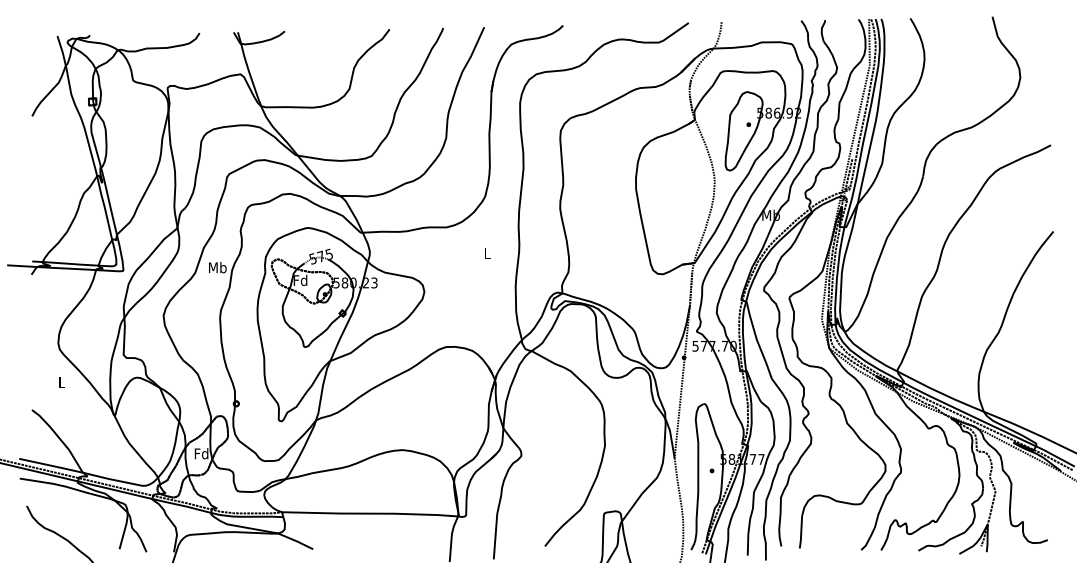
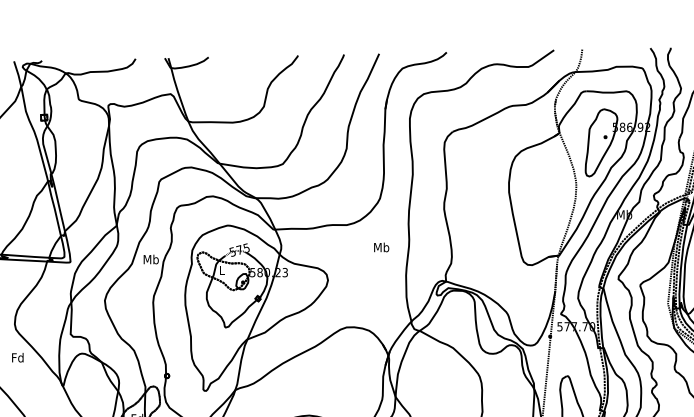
text: (486, 253) -> (381, 247), L -> Mb
text: (300, 280) -> (222, 270), Fd -> L
text: (61, 382) -> (17, 357), L -> Fd

